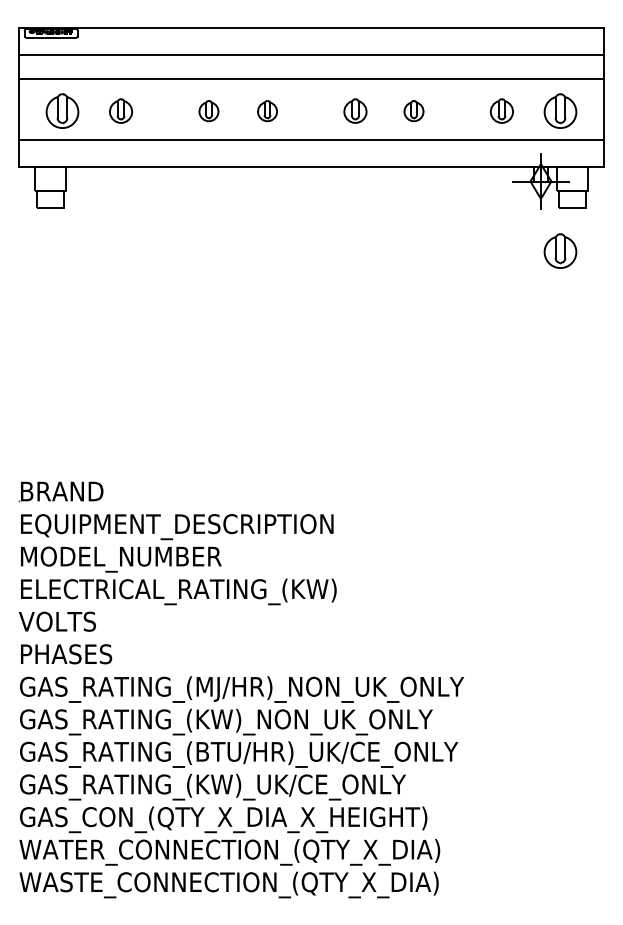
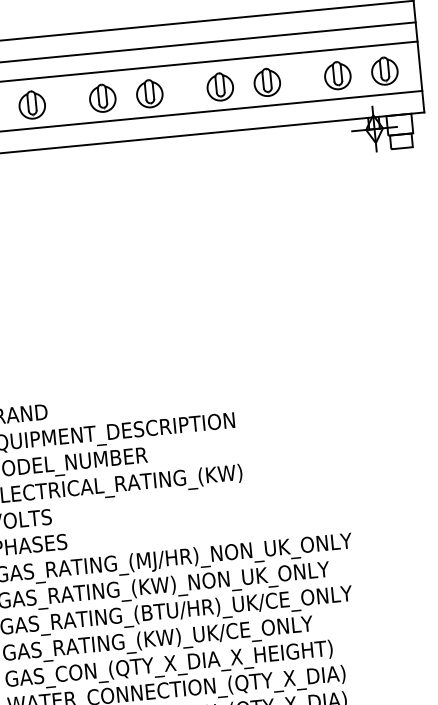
part: (120, 110) -> (31, 104), size x1.43
part: (208, 110) -> (102, 97), size x1.67
part: (267, 110) -> (149, 93), size x1.67
part: (355, 110) -> (220, 86), size x1.43
part: (413, 110) -> (266, 81), size x1.67
part: (501, 110) -> (337, 75), size x1.43
part: (560, 250) -> (395, 182), removed

